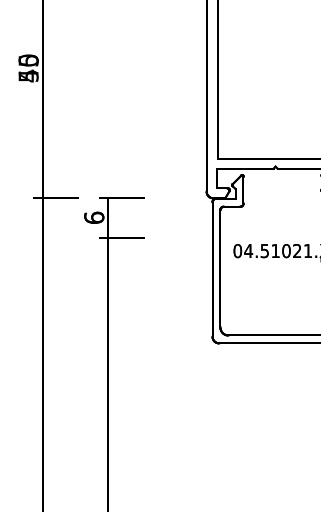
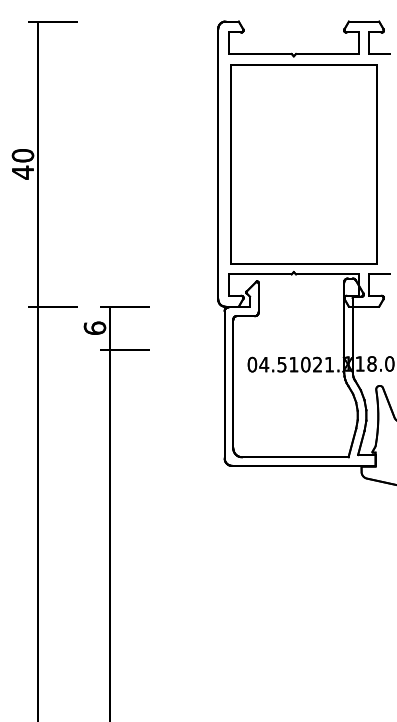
text: (28, 68) -> (22, 164), 55 -> 40

